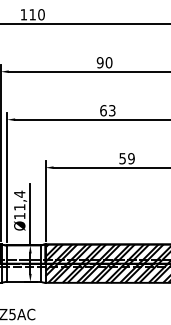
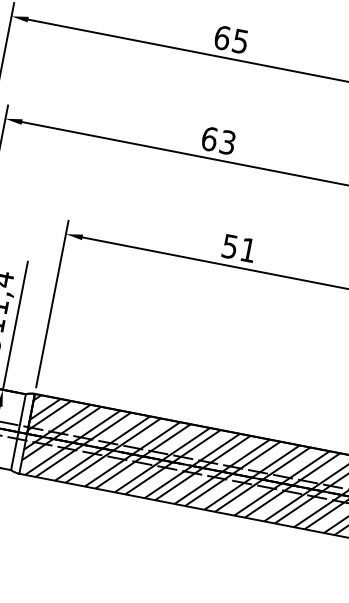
text: (104, 62) -> (231, 39), 90 -> 65
text: (131, 158) -> (248, 249), 59 -> 51

